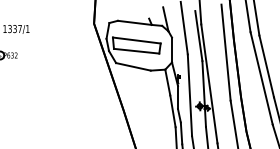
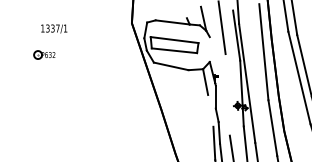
line: (171, 49) -> (209, 49), removed
line: (189, 94) -> (227, 94), removed
line: (172, 110) -> (210, 110), removed

